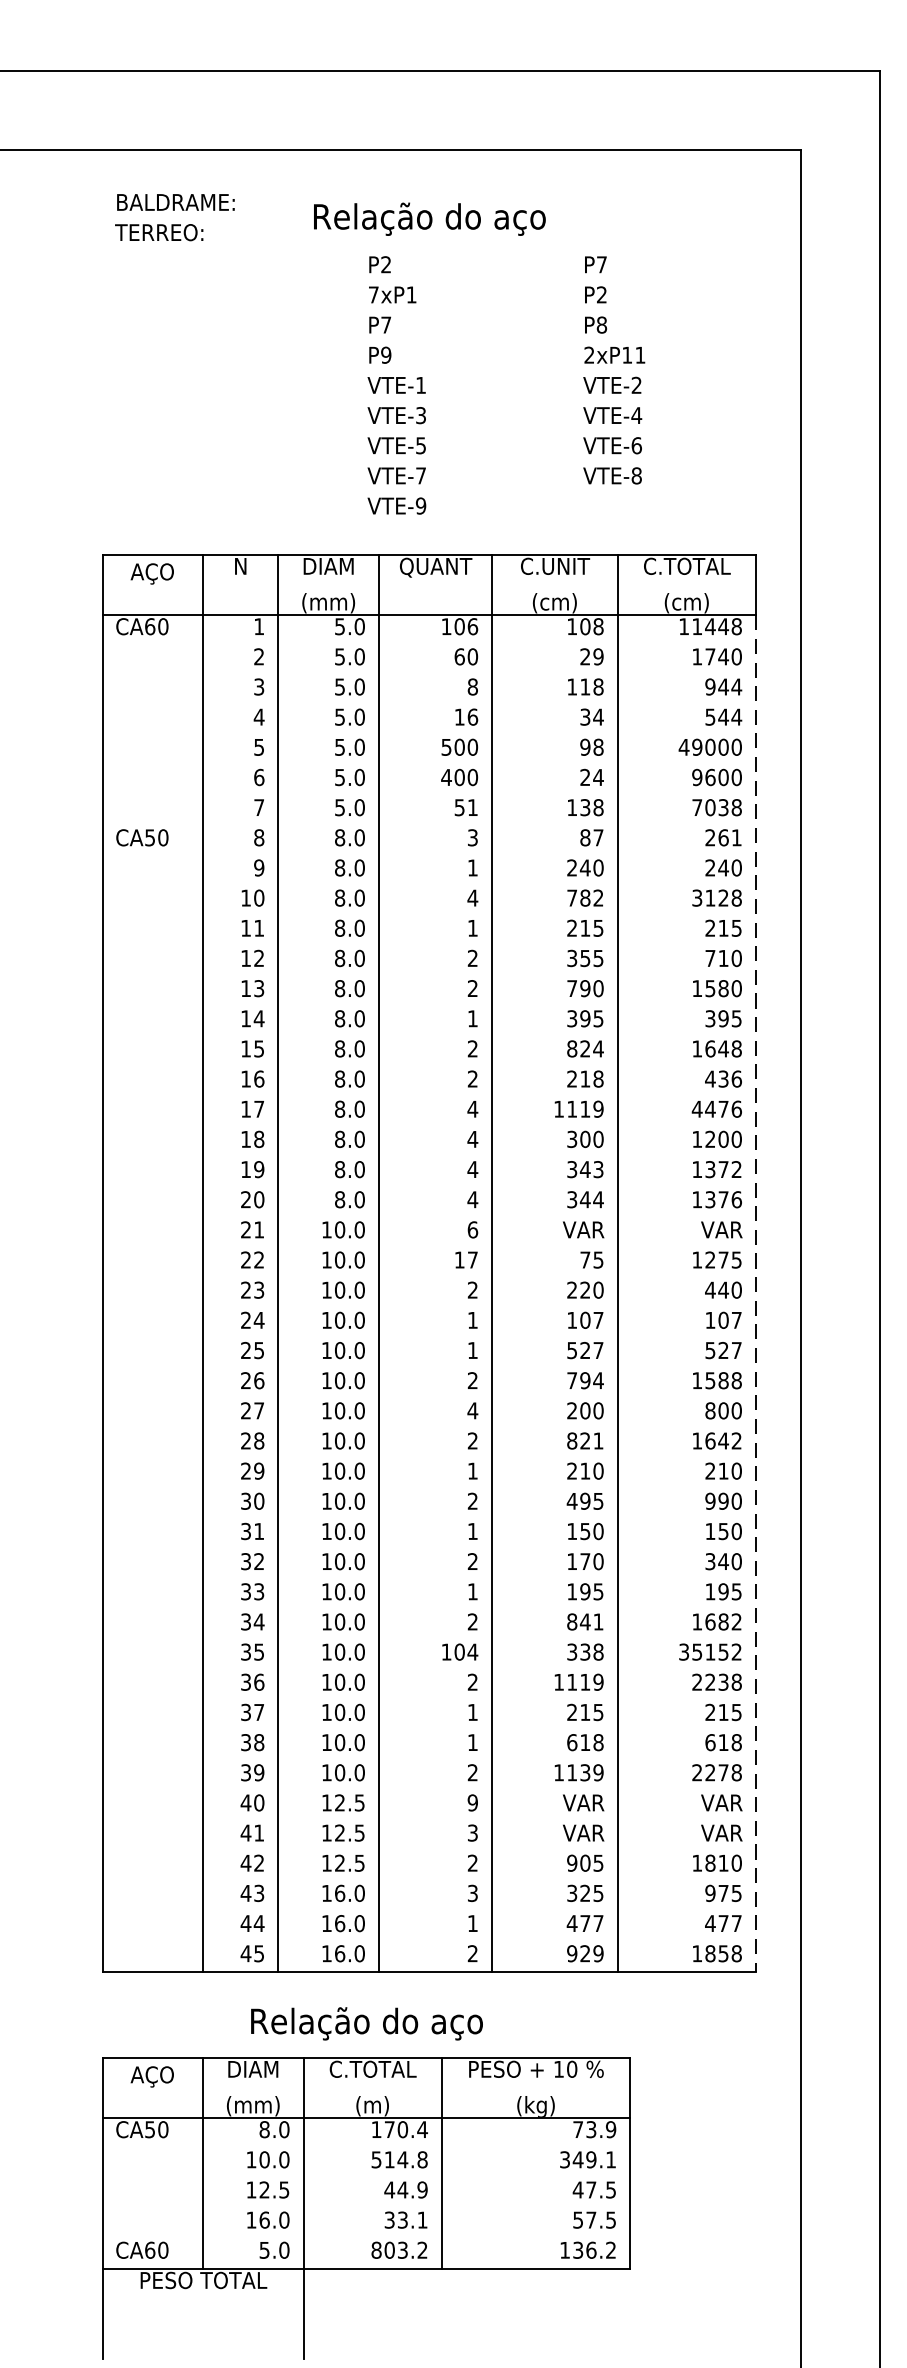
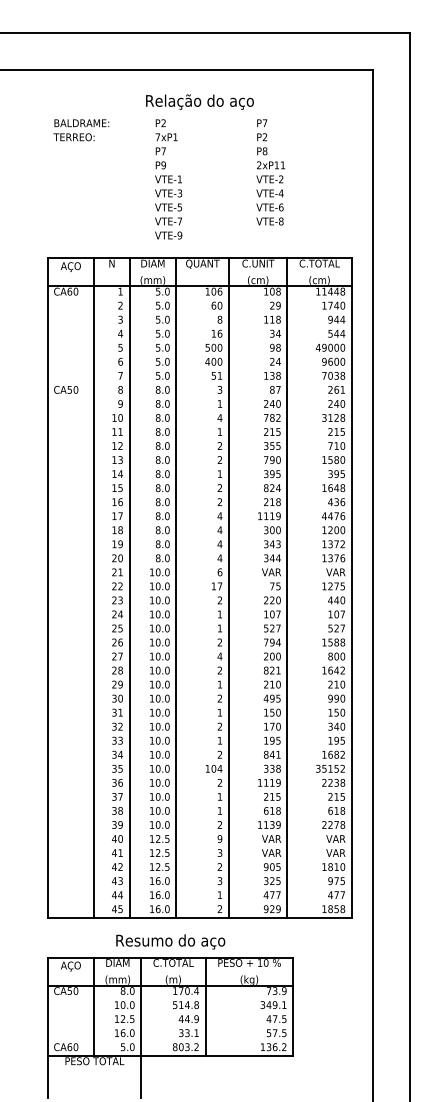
text: (175, 218) -> (81, 130), moved
text: (613, 370) -> (270, 172), moved
text: (396, 385) -> (168, 179), moved
line: (755, 1294) -> (351, 602), dashed -> solid
text: (366, 2023) -> (170, 941), Relação do aço -> Resumo do aço

